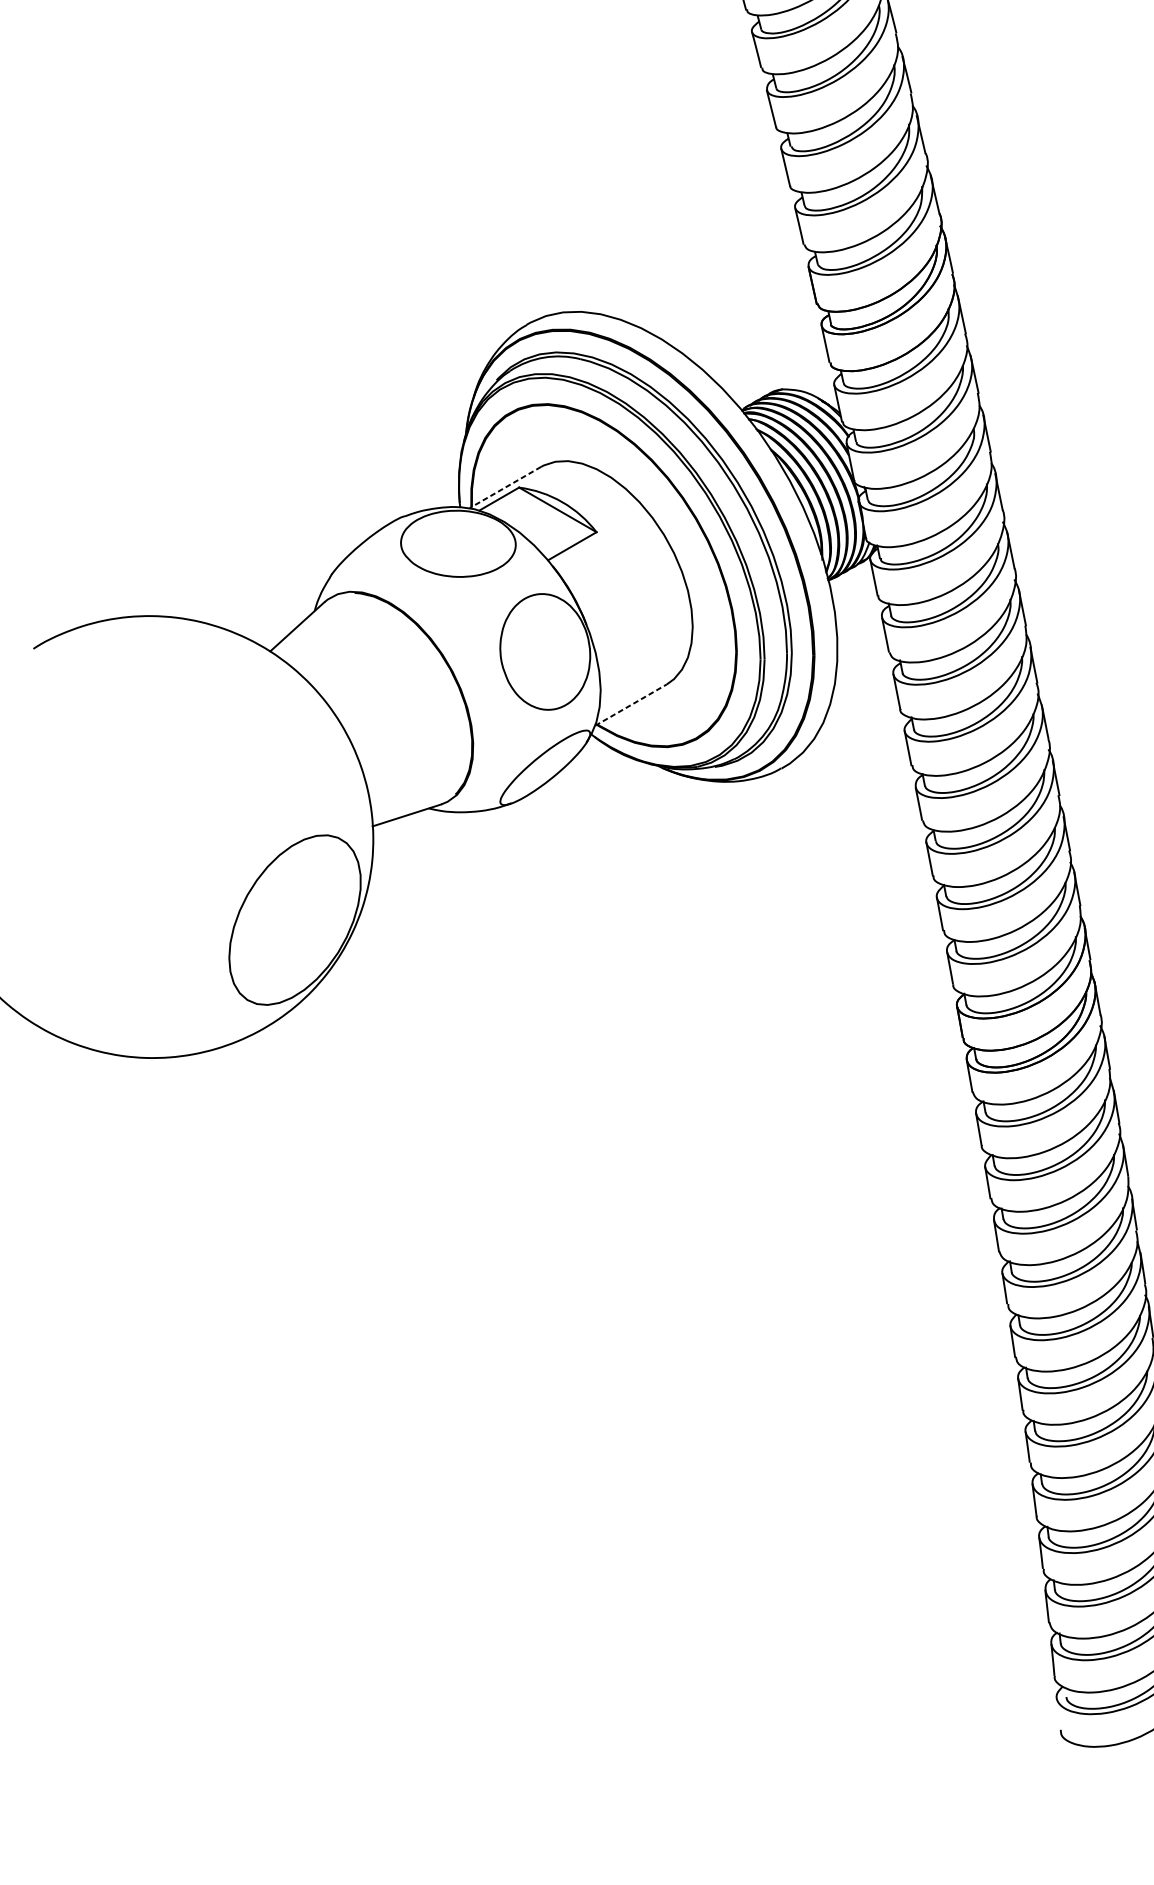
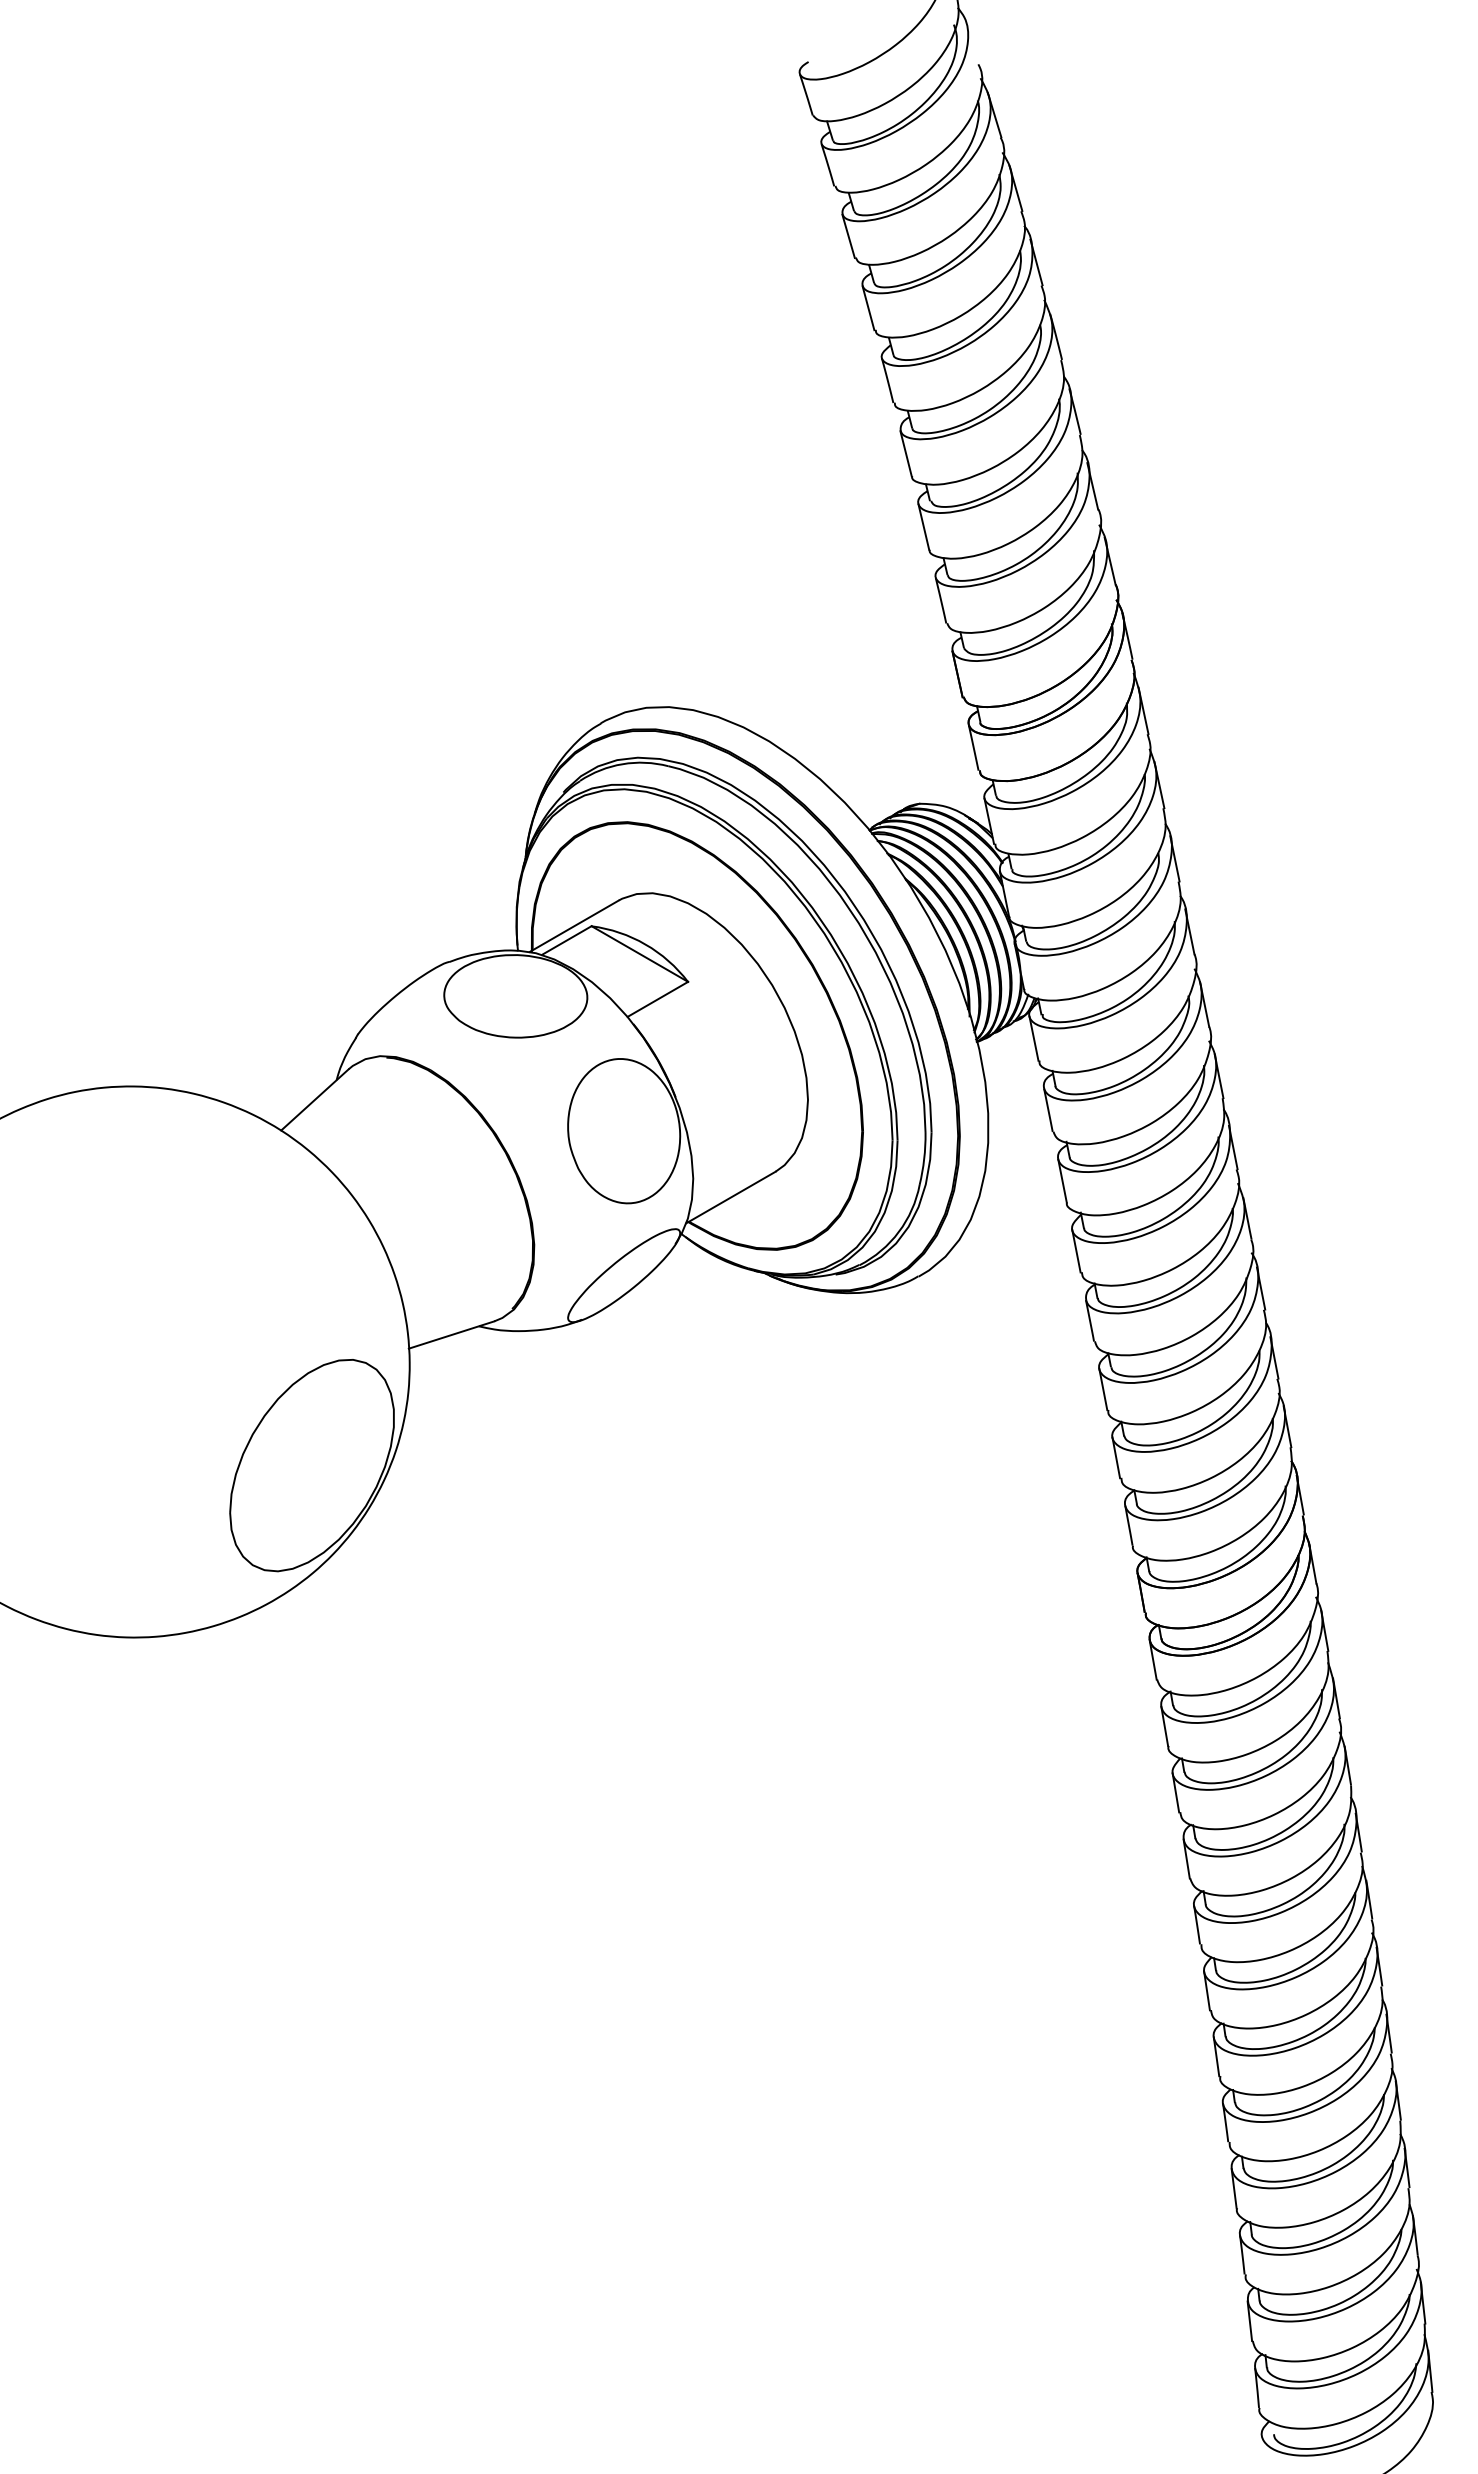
line: (505, 487) -> (574, 926), dashed -> solid
line: (631, 705) -> (731, 1197), dashed -> solid

